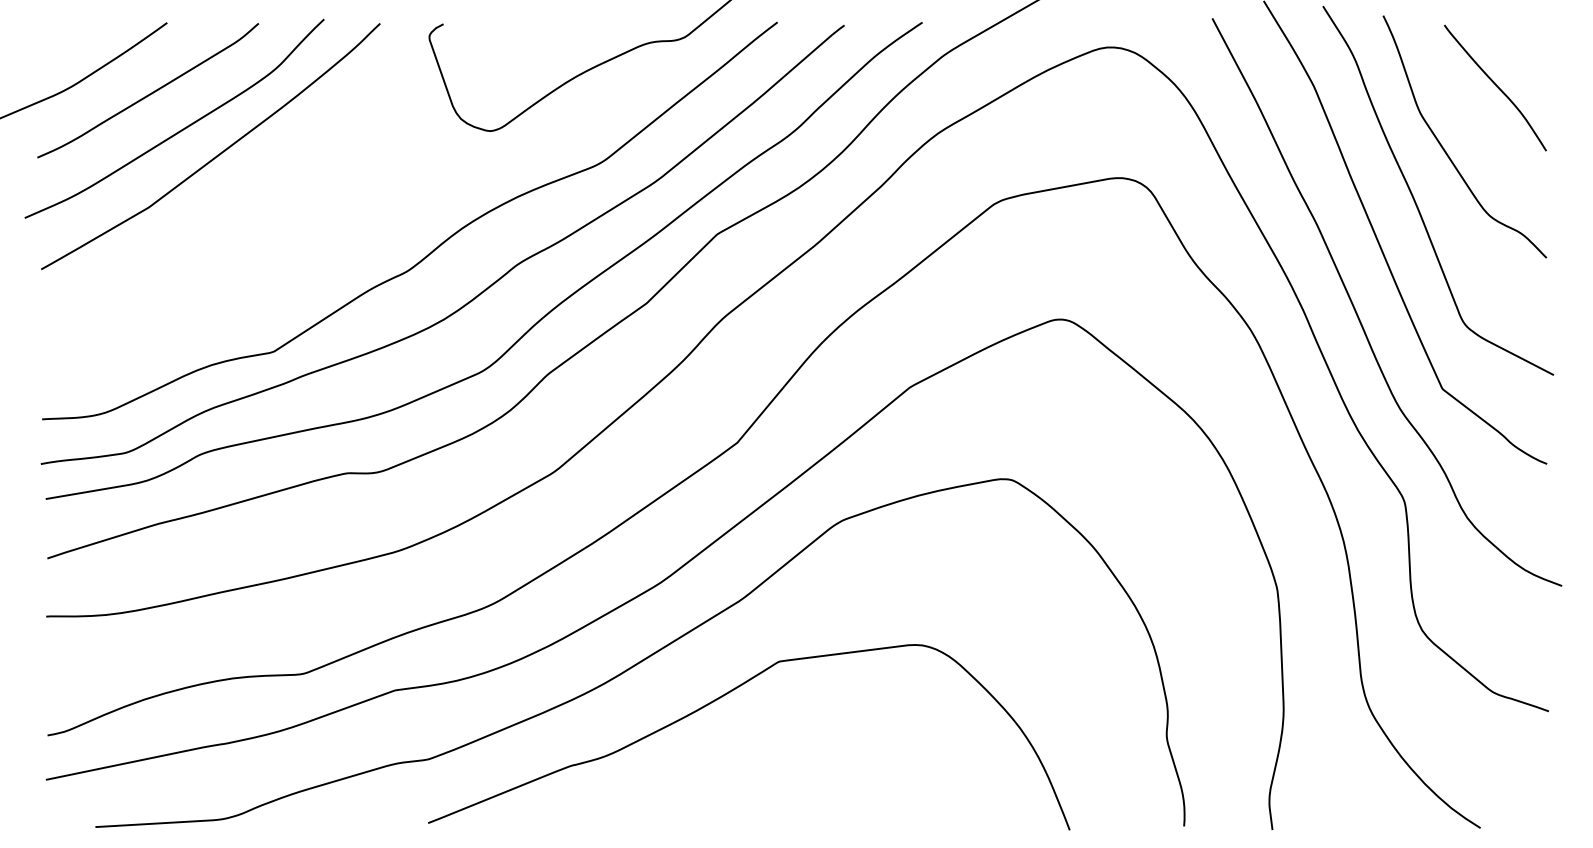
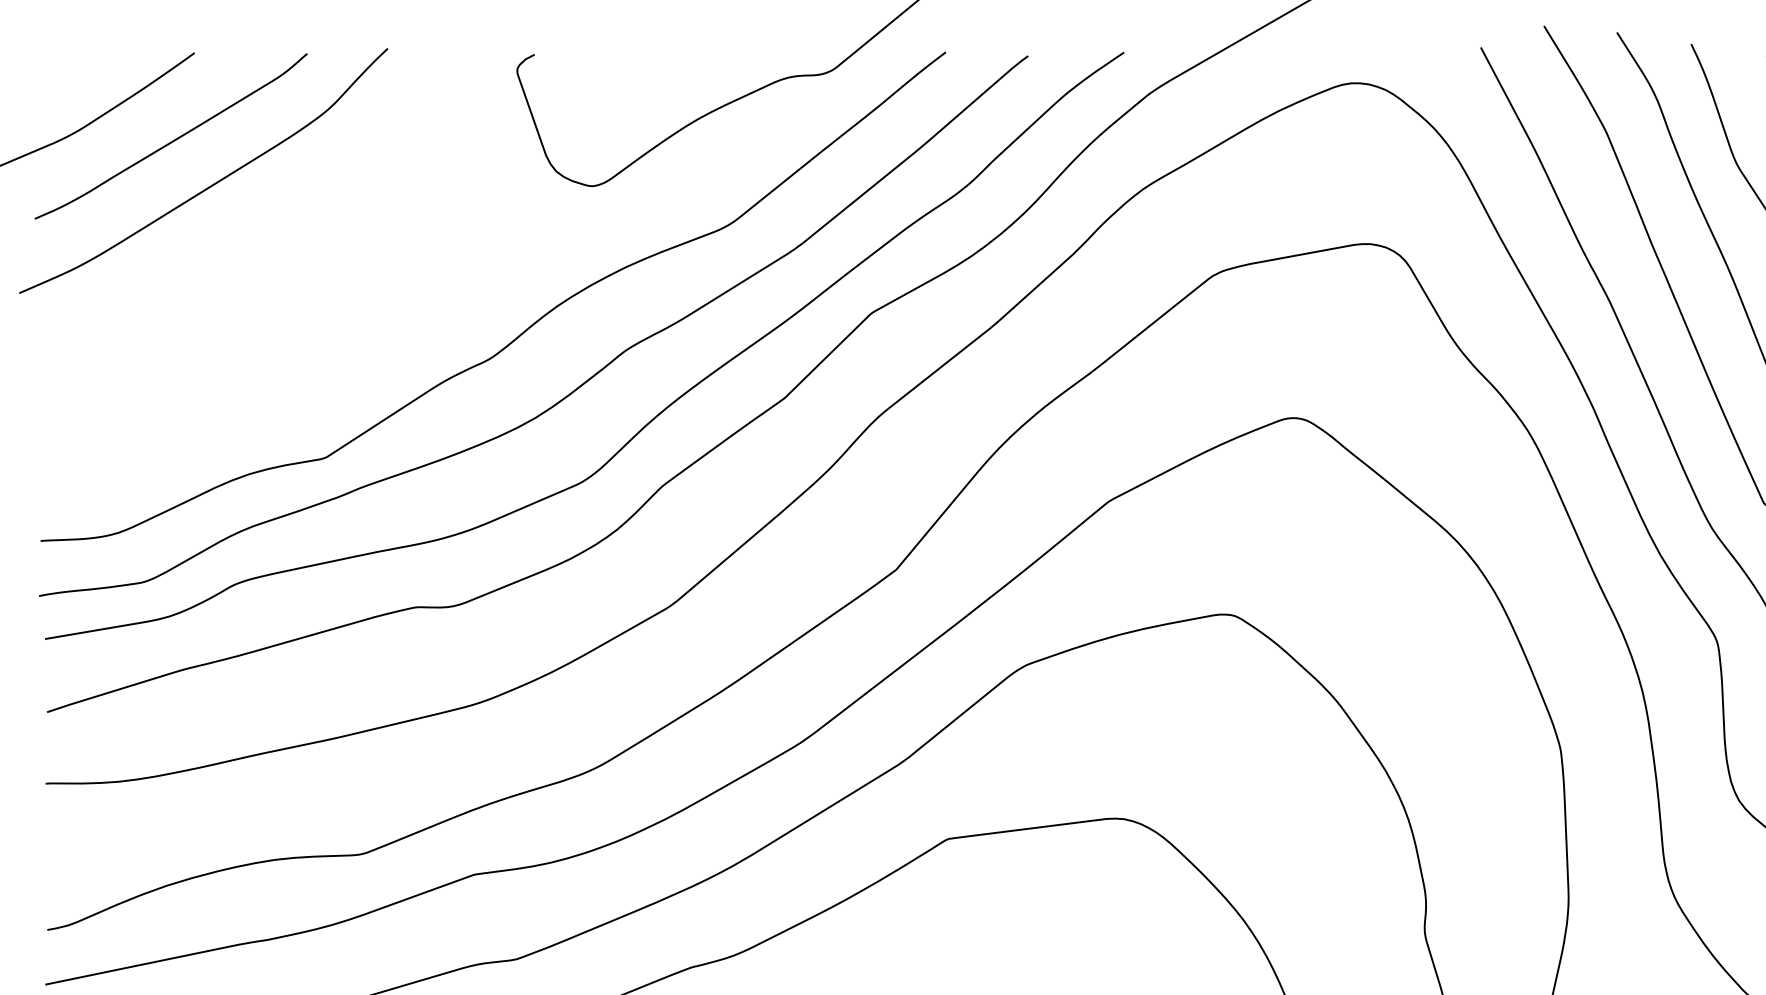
curve: (217, 154) -> (256, 214), removed

